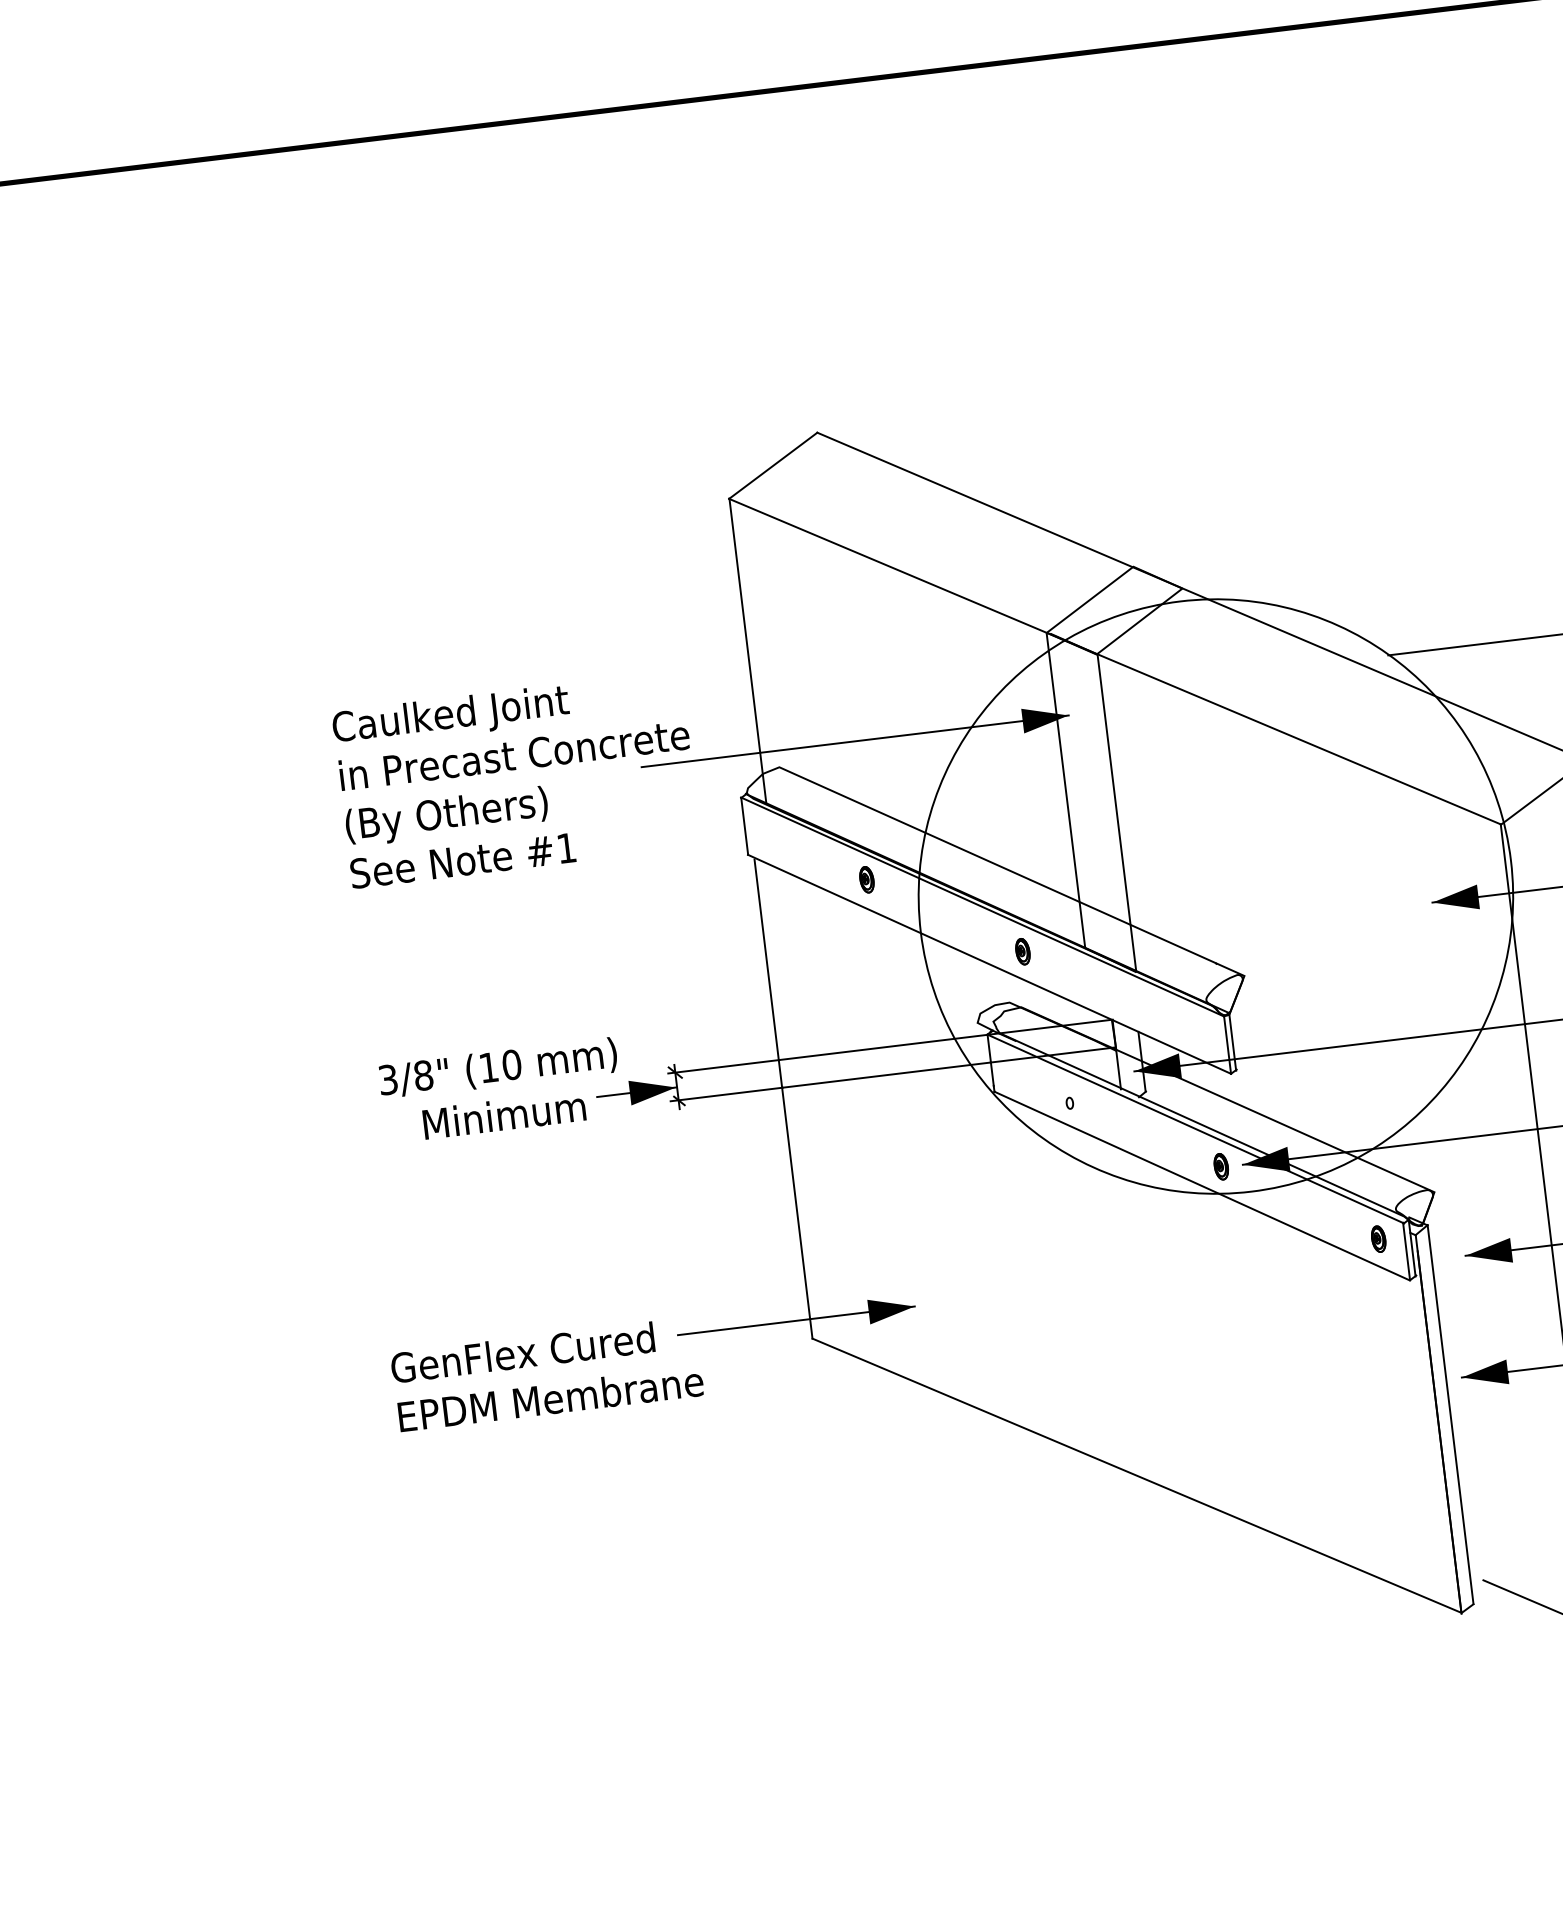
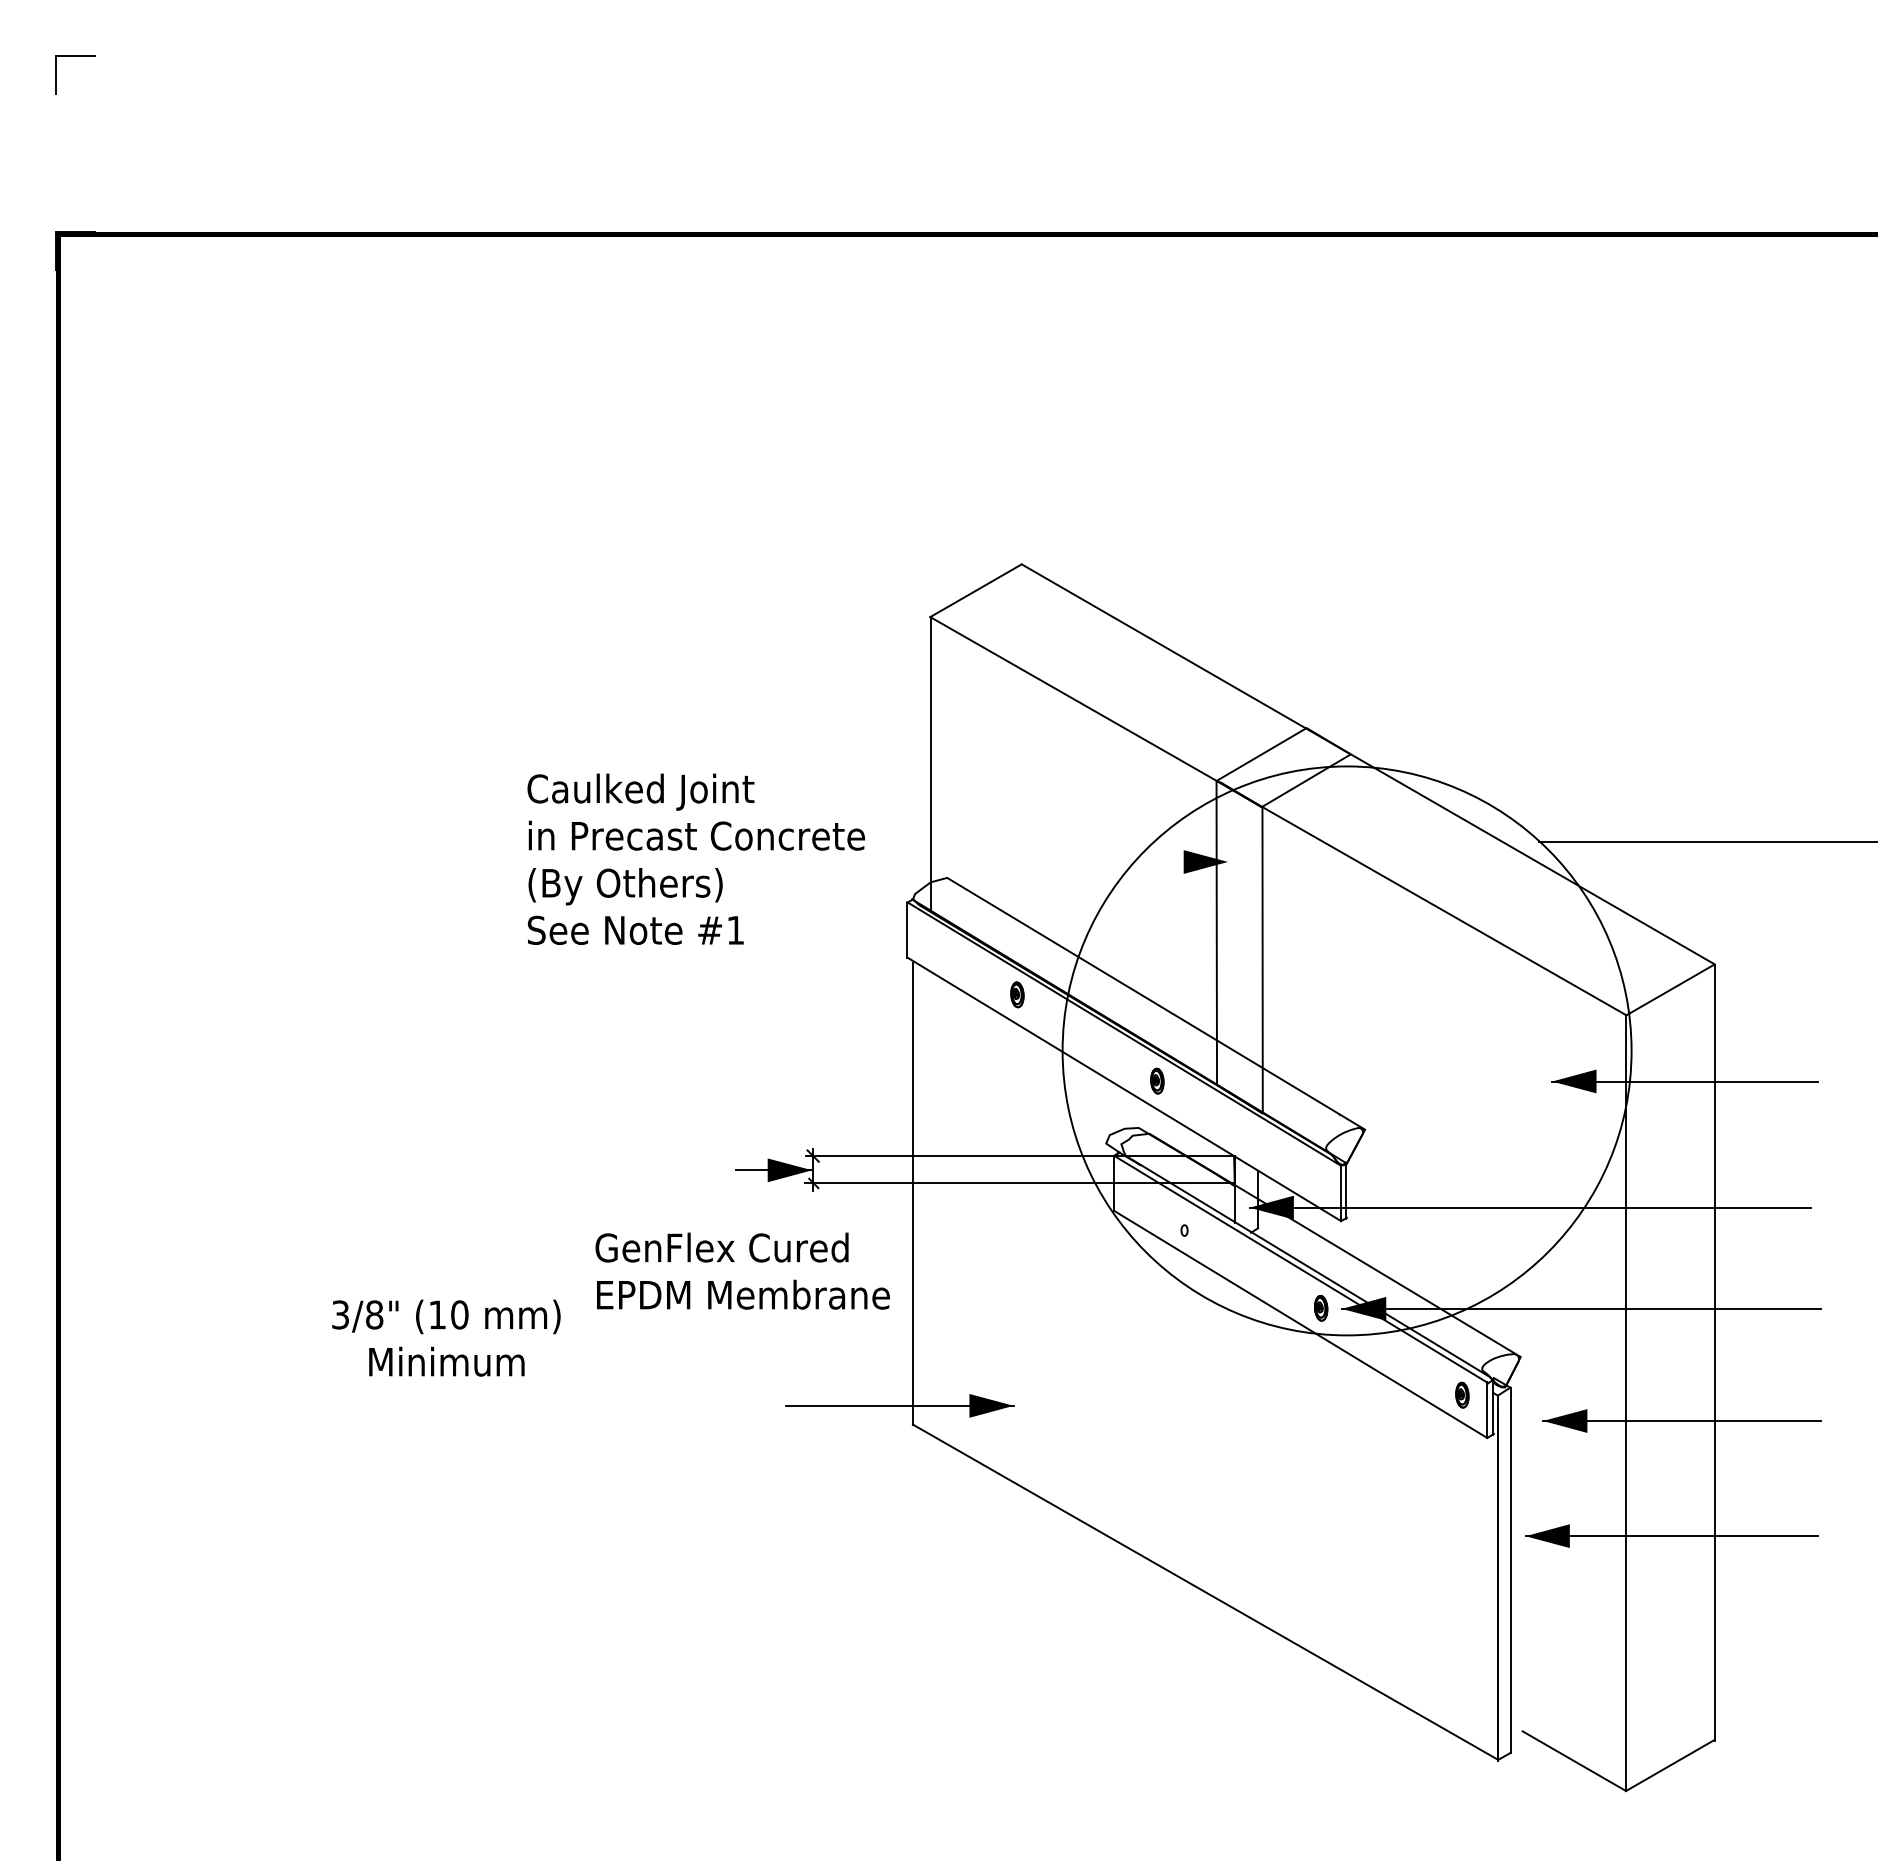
line: (855, 740) -> (1022, 861), removed
text: (500, 1089) -> (446, 1337), moved
text: (546, 1373) -> (742, 1270), moved

